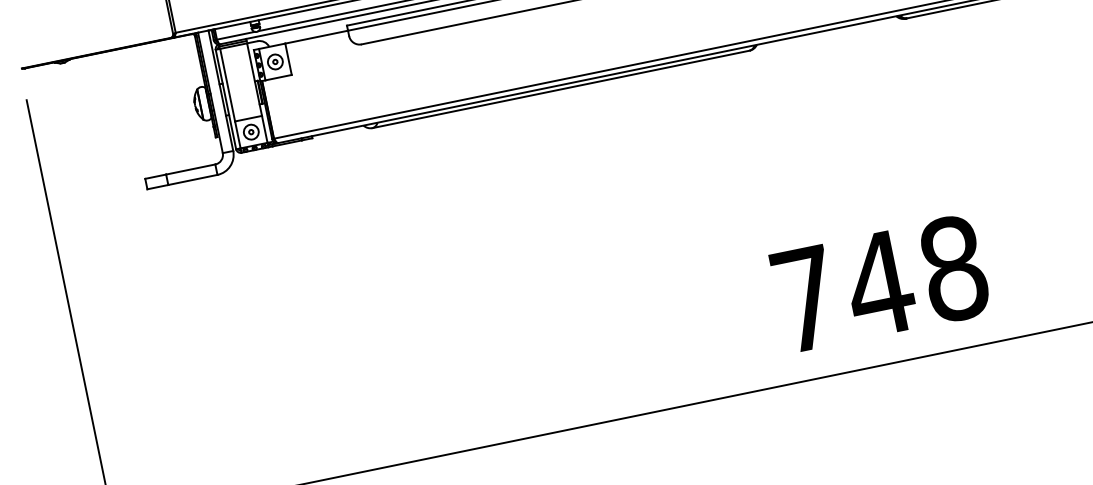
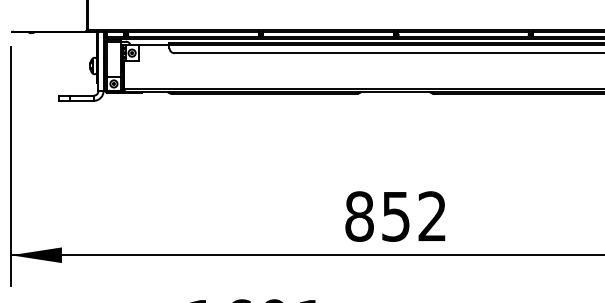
text: (878, 284) -> (395, 216), 748 -> 852

